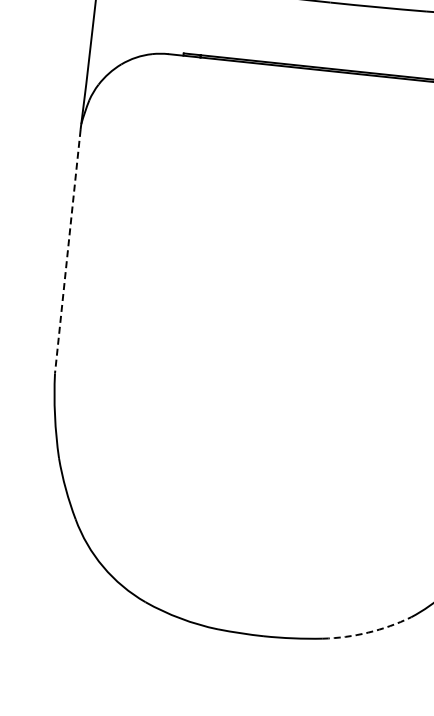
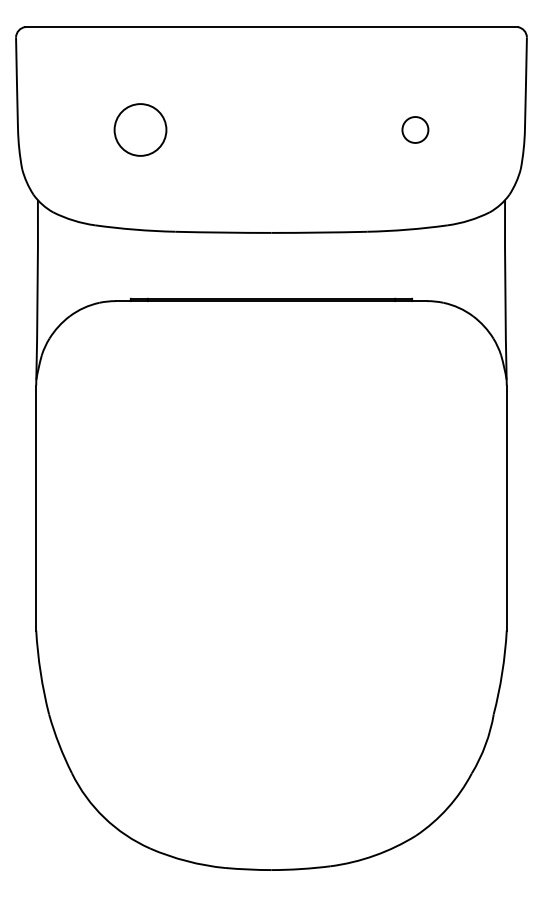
line: (68, 252) -> (36, 508), dashed -> solid
arc: (367, 632) -> (374, 855), dashed -> solid

